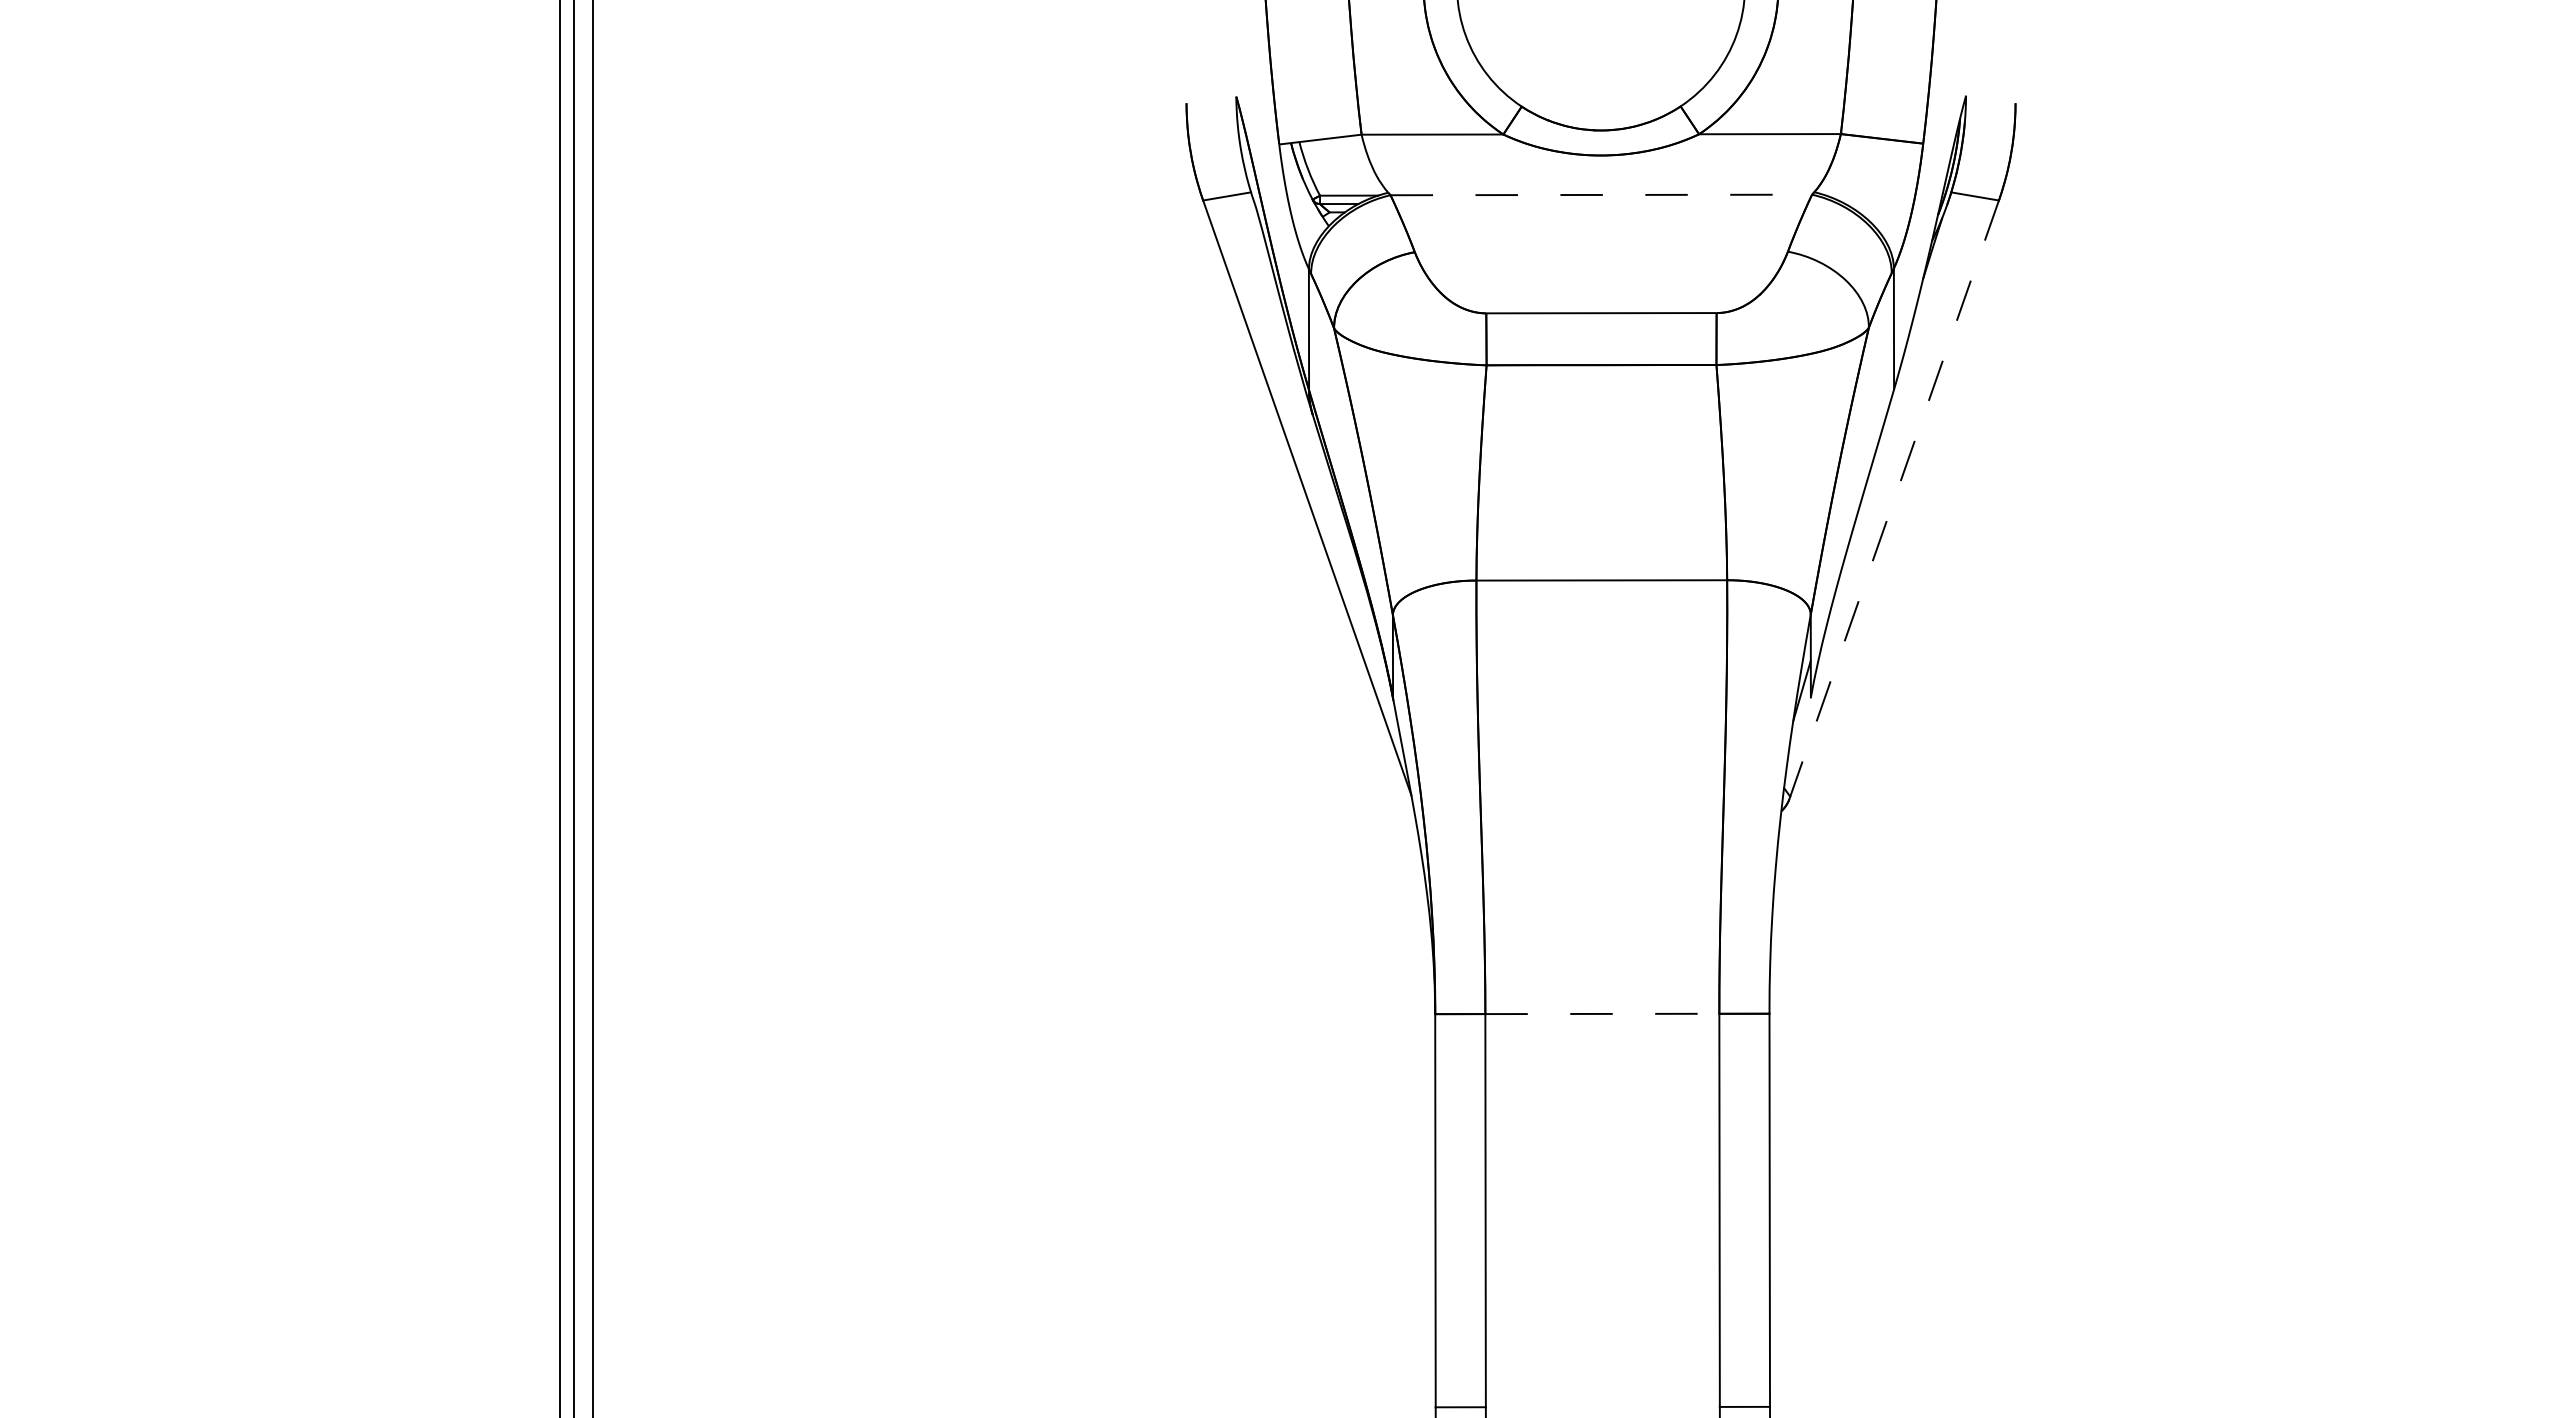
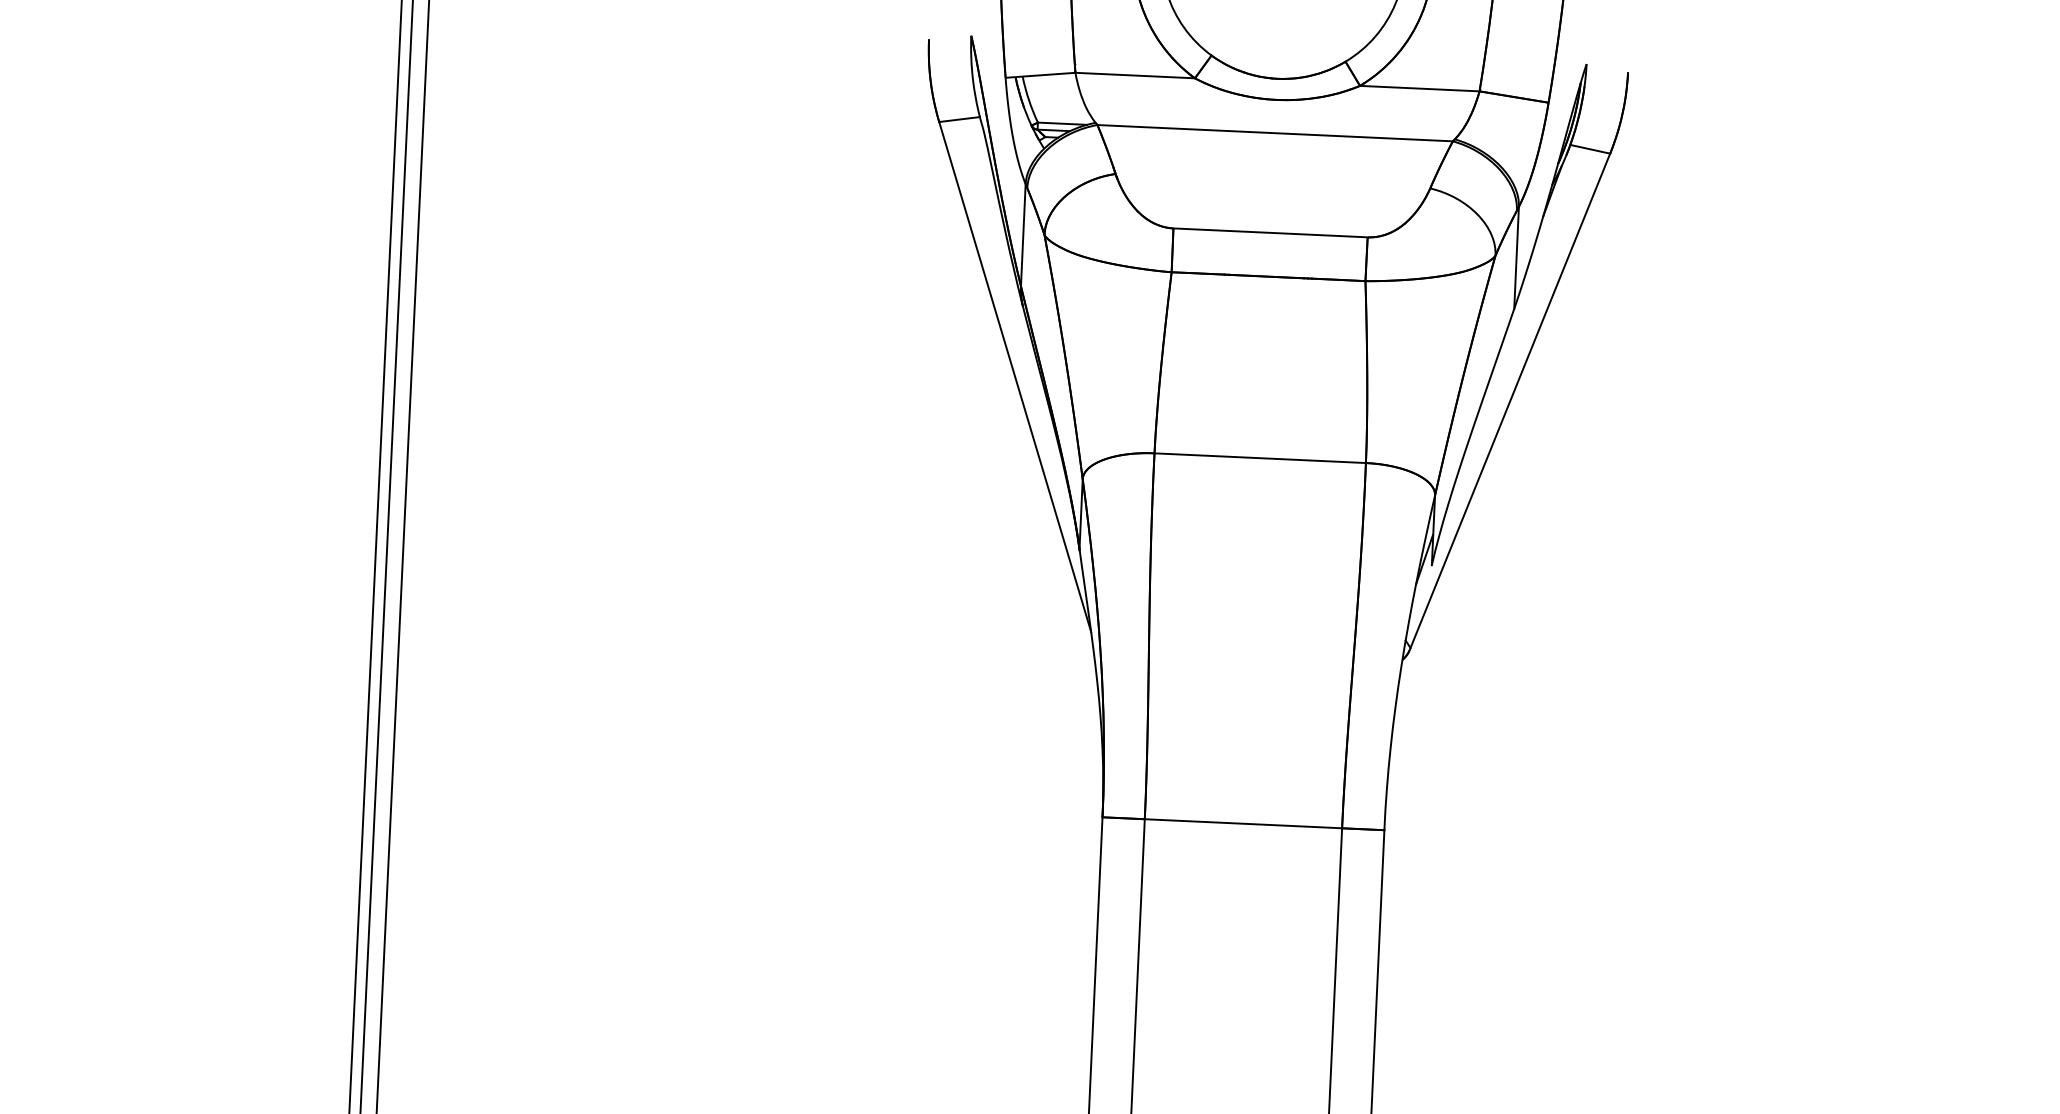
line: (1601, 194) -> (1275, 132), dashed -> solid
line: (1894, 498) -> (1510, 400), dashed -> solid
line: (1602, 1013) -> (1243, 823), dashed -> solid

